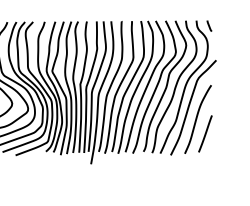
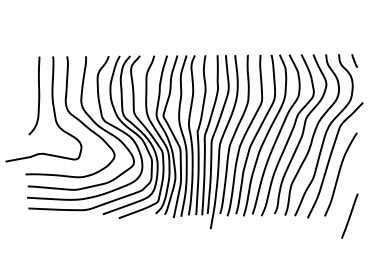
line: (205, 133) -> (349, 215), moved

